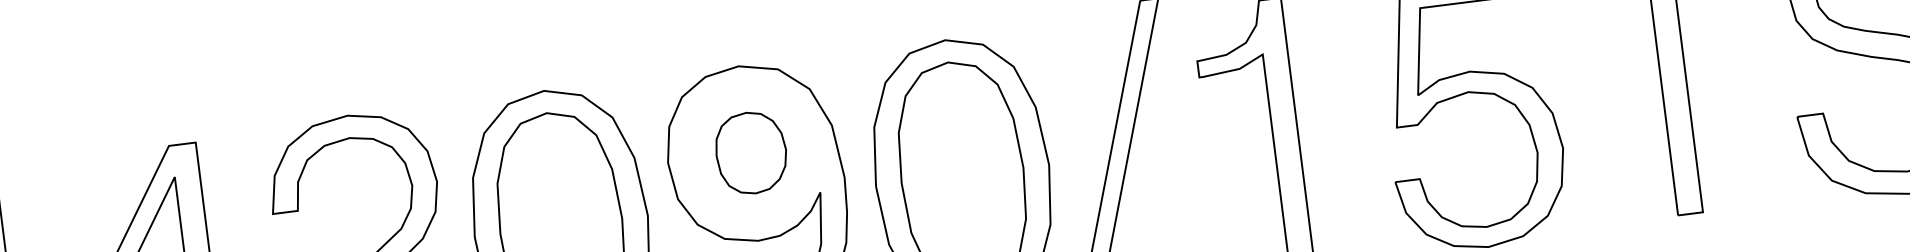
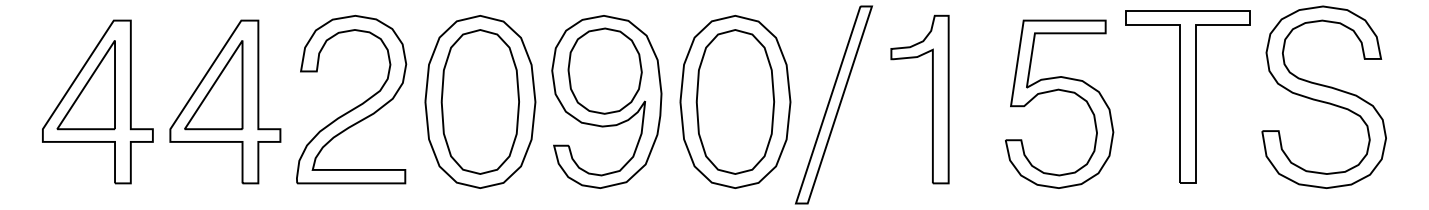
part: (750, 152) -> (604, 70), size x1.67

